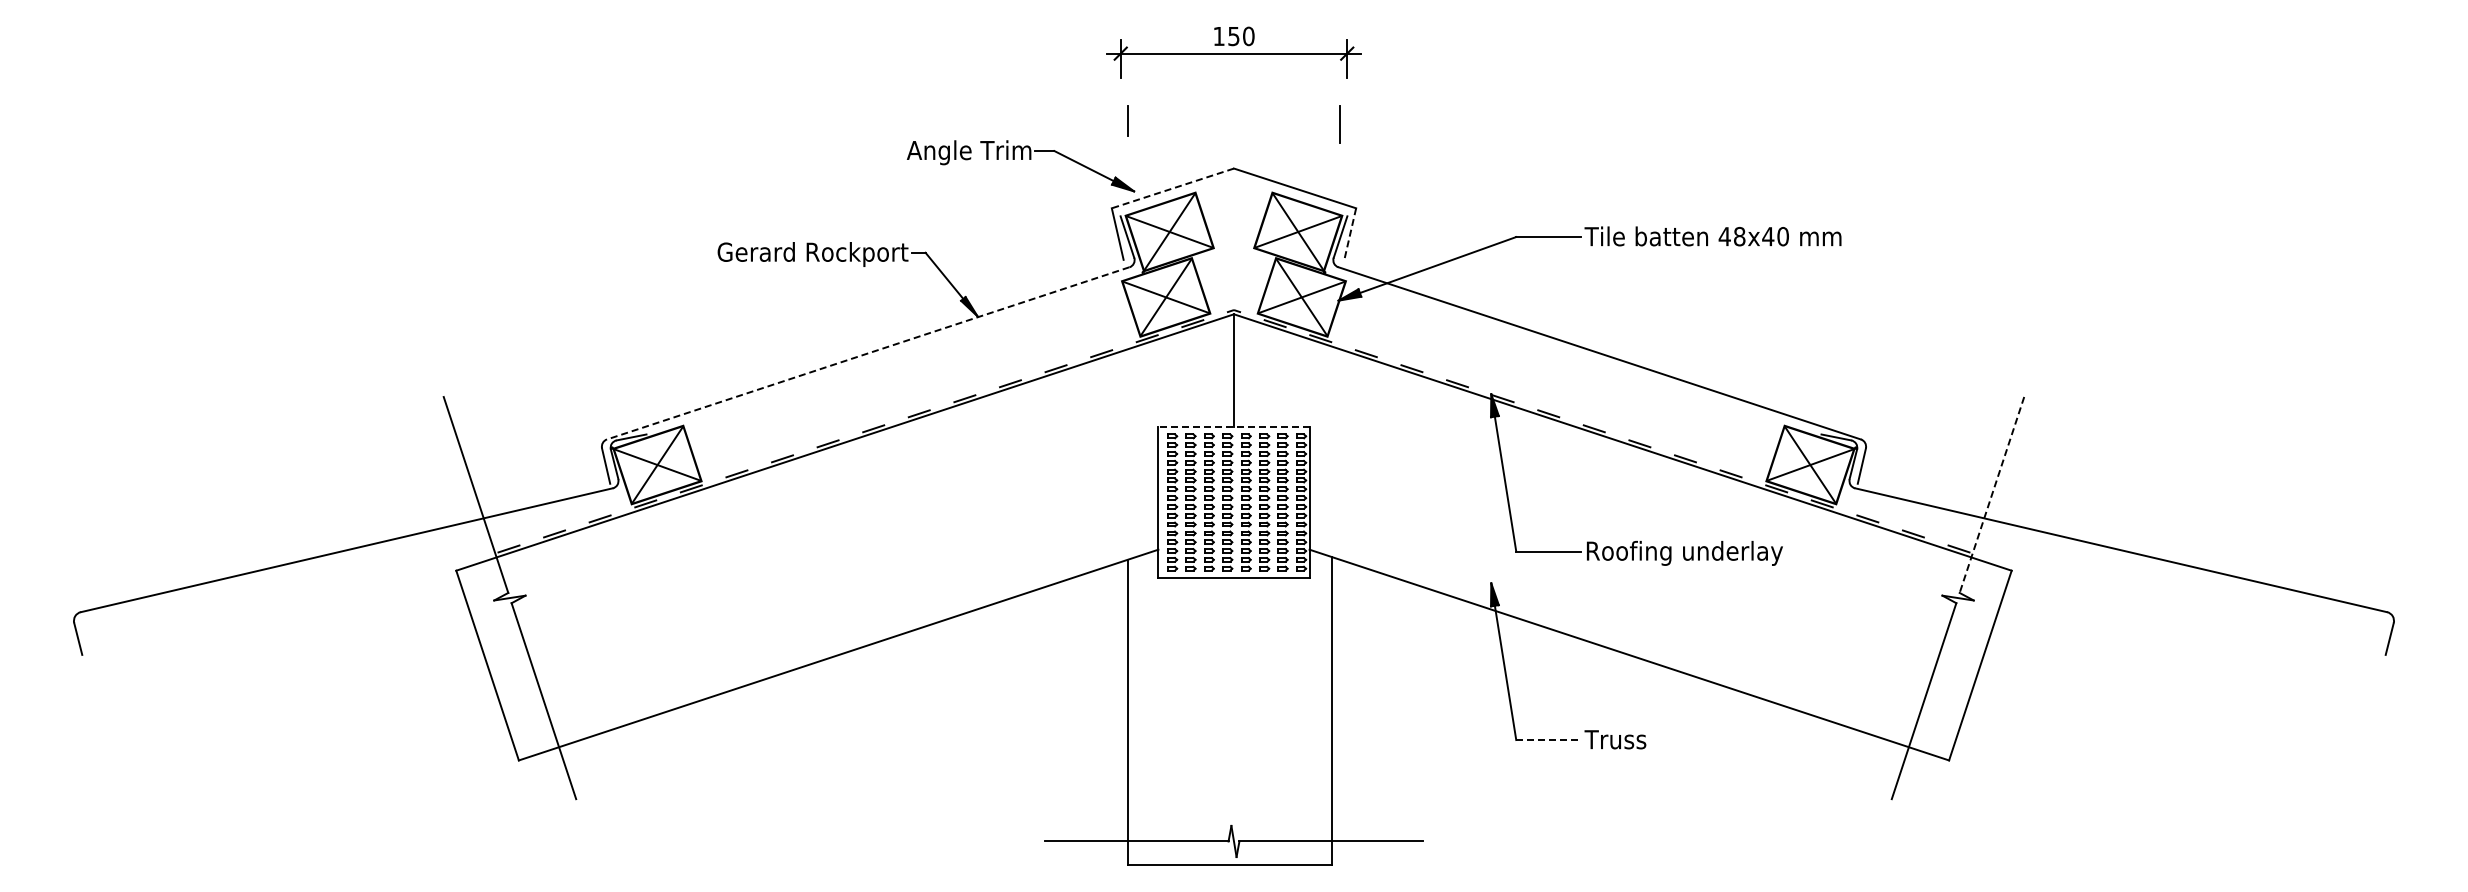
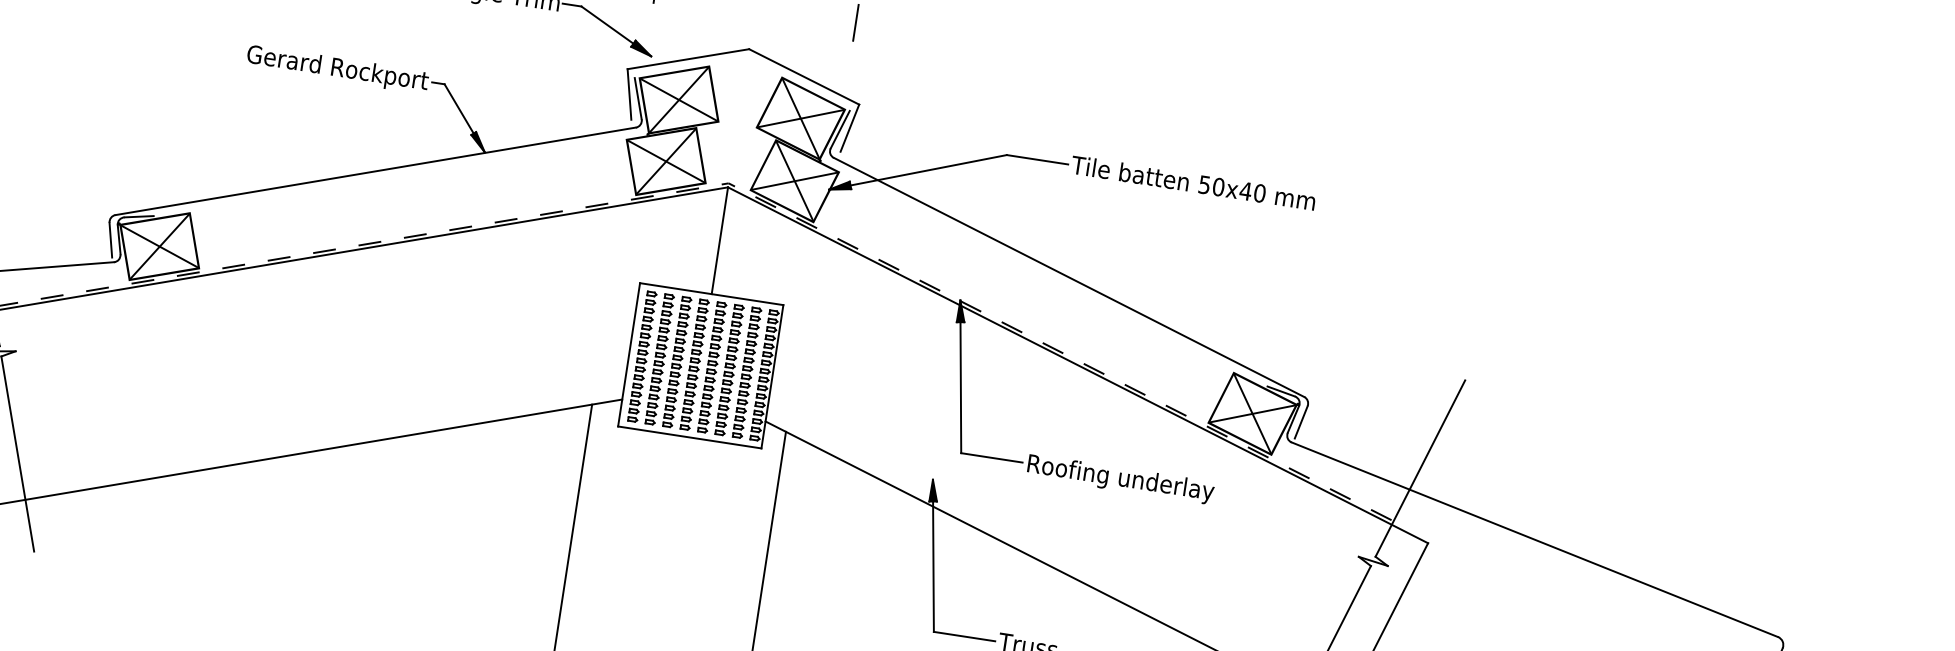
line: (1172, 188) -> (688, 59), dashed -> solid
line: (1350, 234) -> (850, 128), dashed -> solid
text: (1731, 236) -> (1210, 185), 48x40 -> 50x40
line: (868, 353) -> (375, 171), dashed -> solid
line: (1234, 426) -> (712, 293), dashed -> solid
line: (1991, 495) -> (1419, 469), dashed -> solid
line: (1549, 740) -> (965, 637), dashed -> solid

